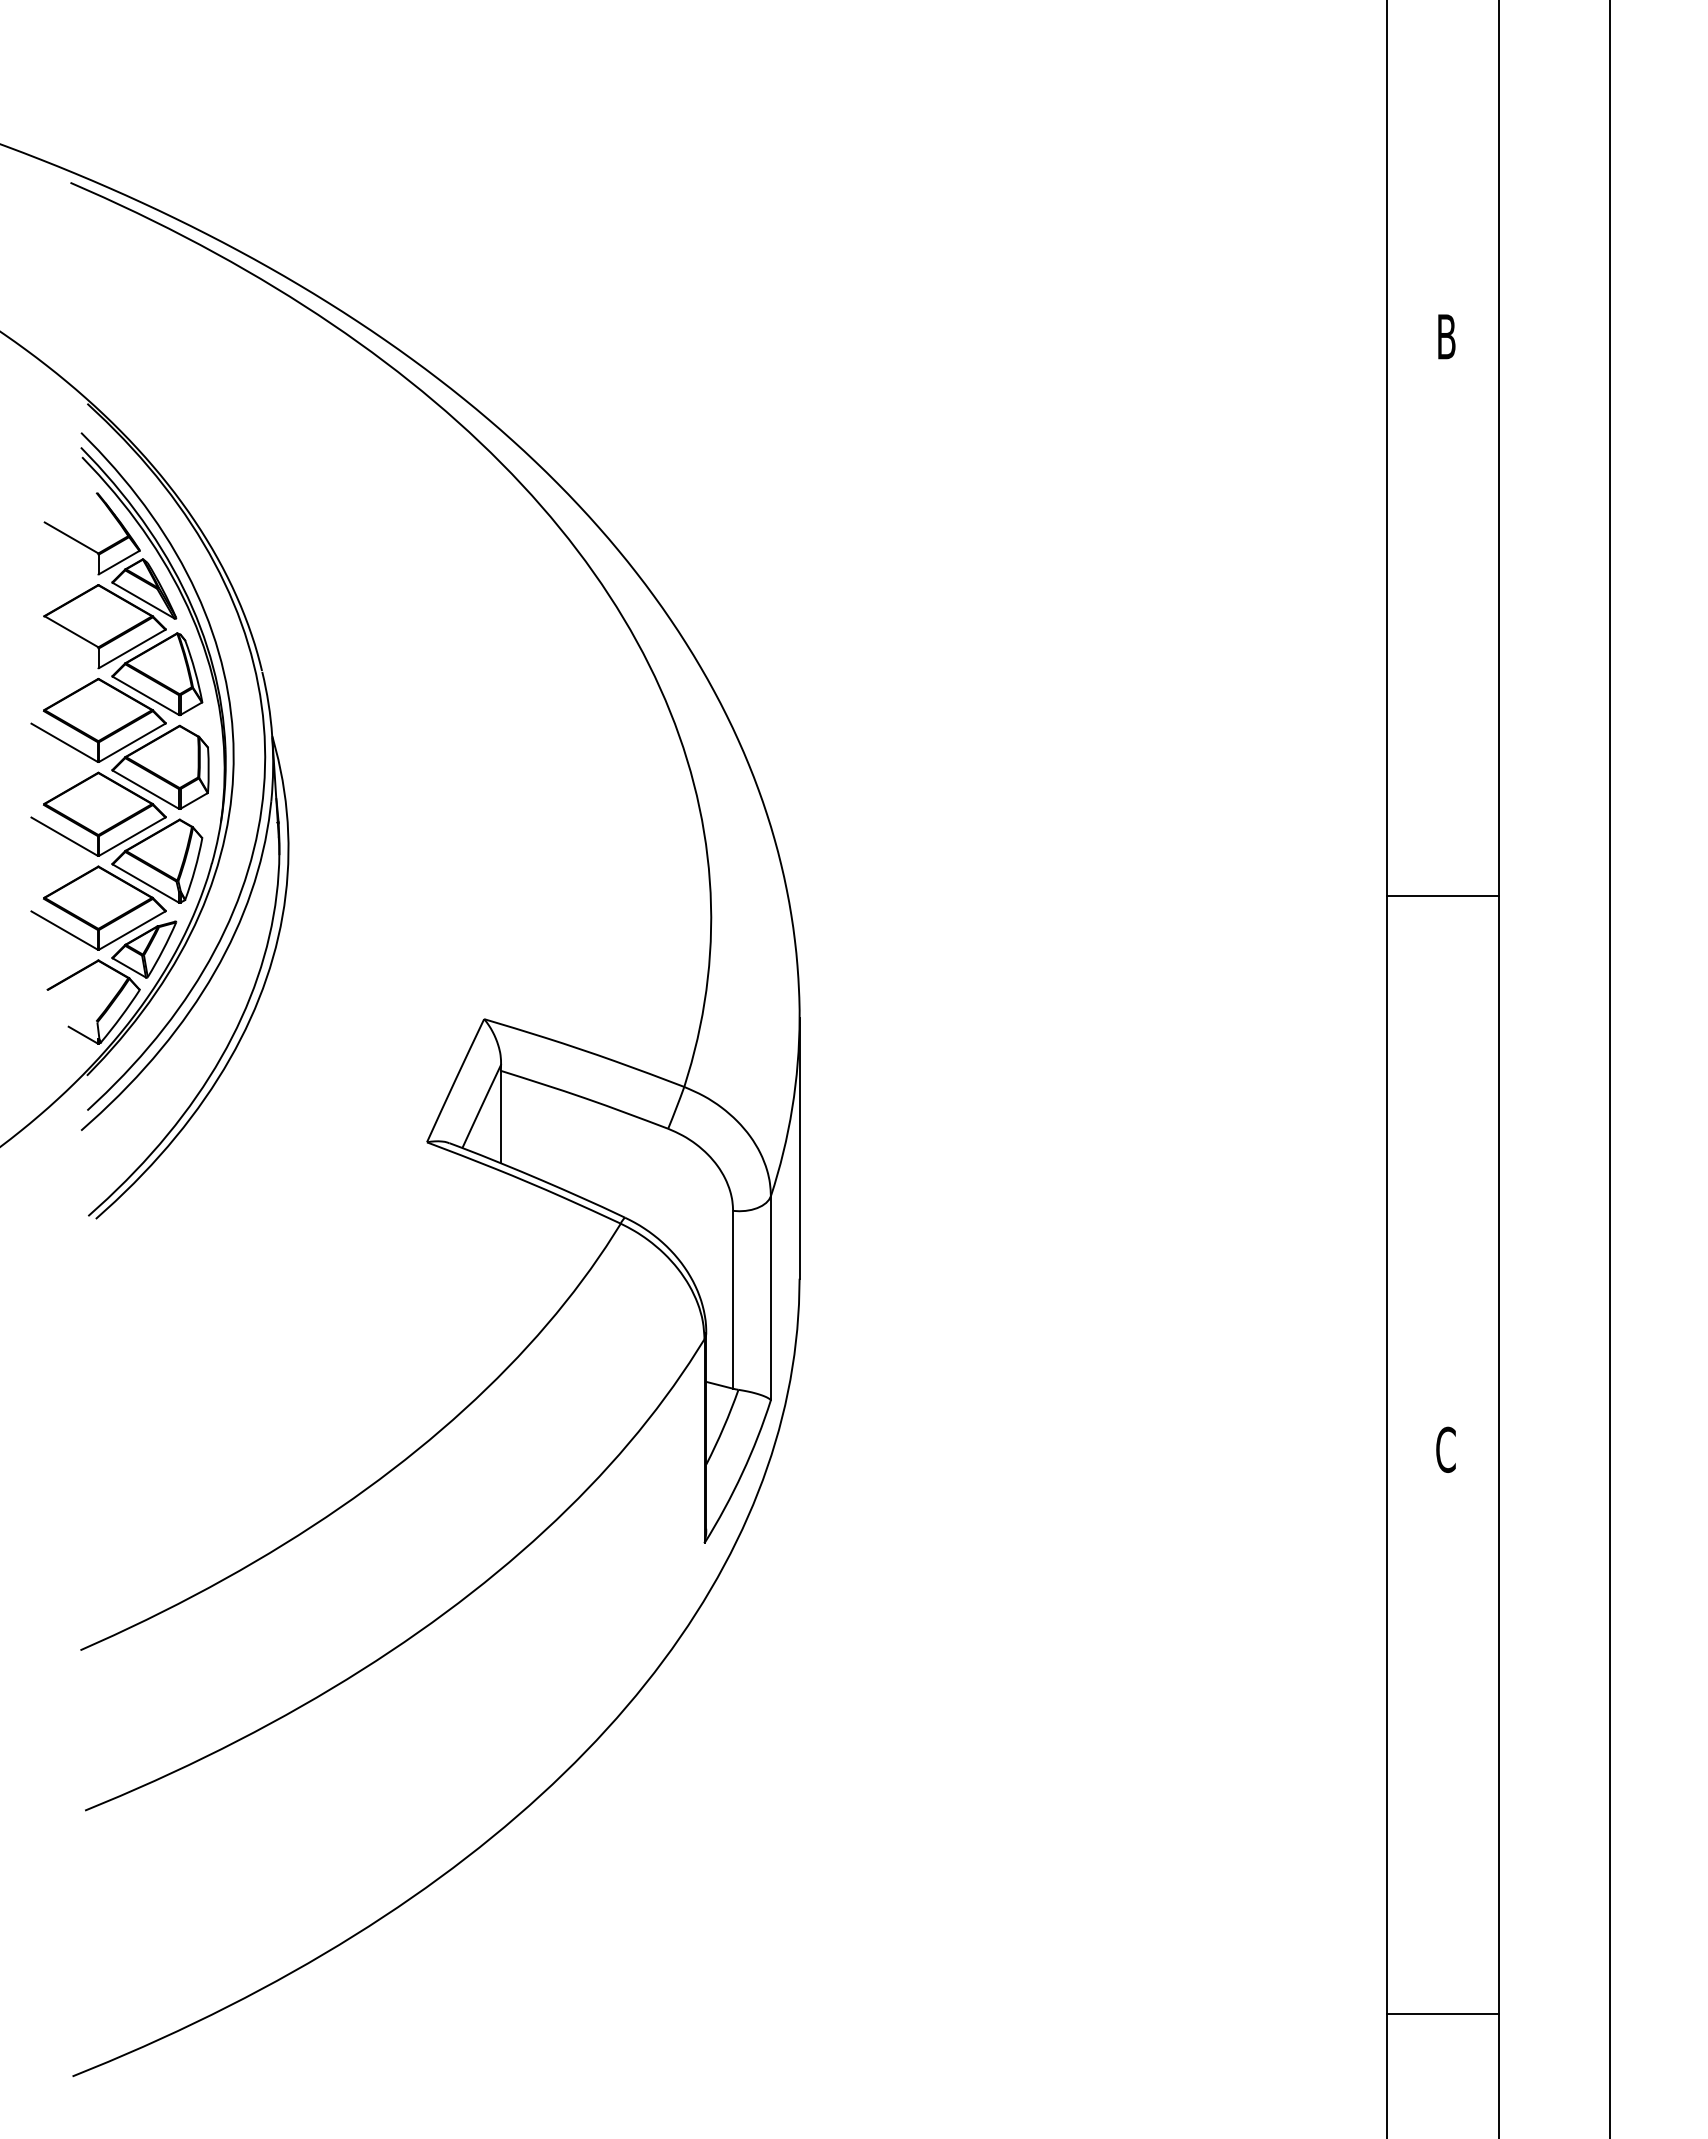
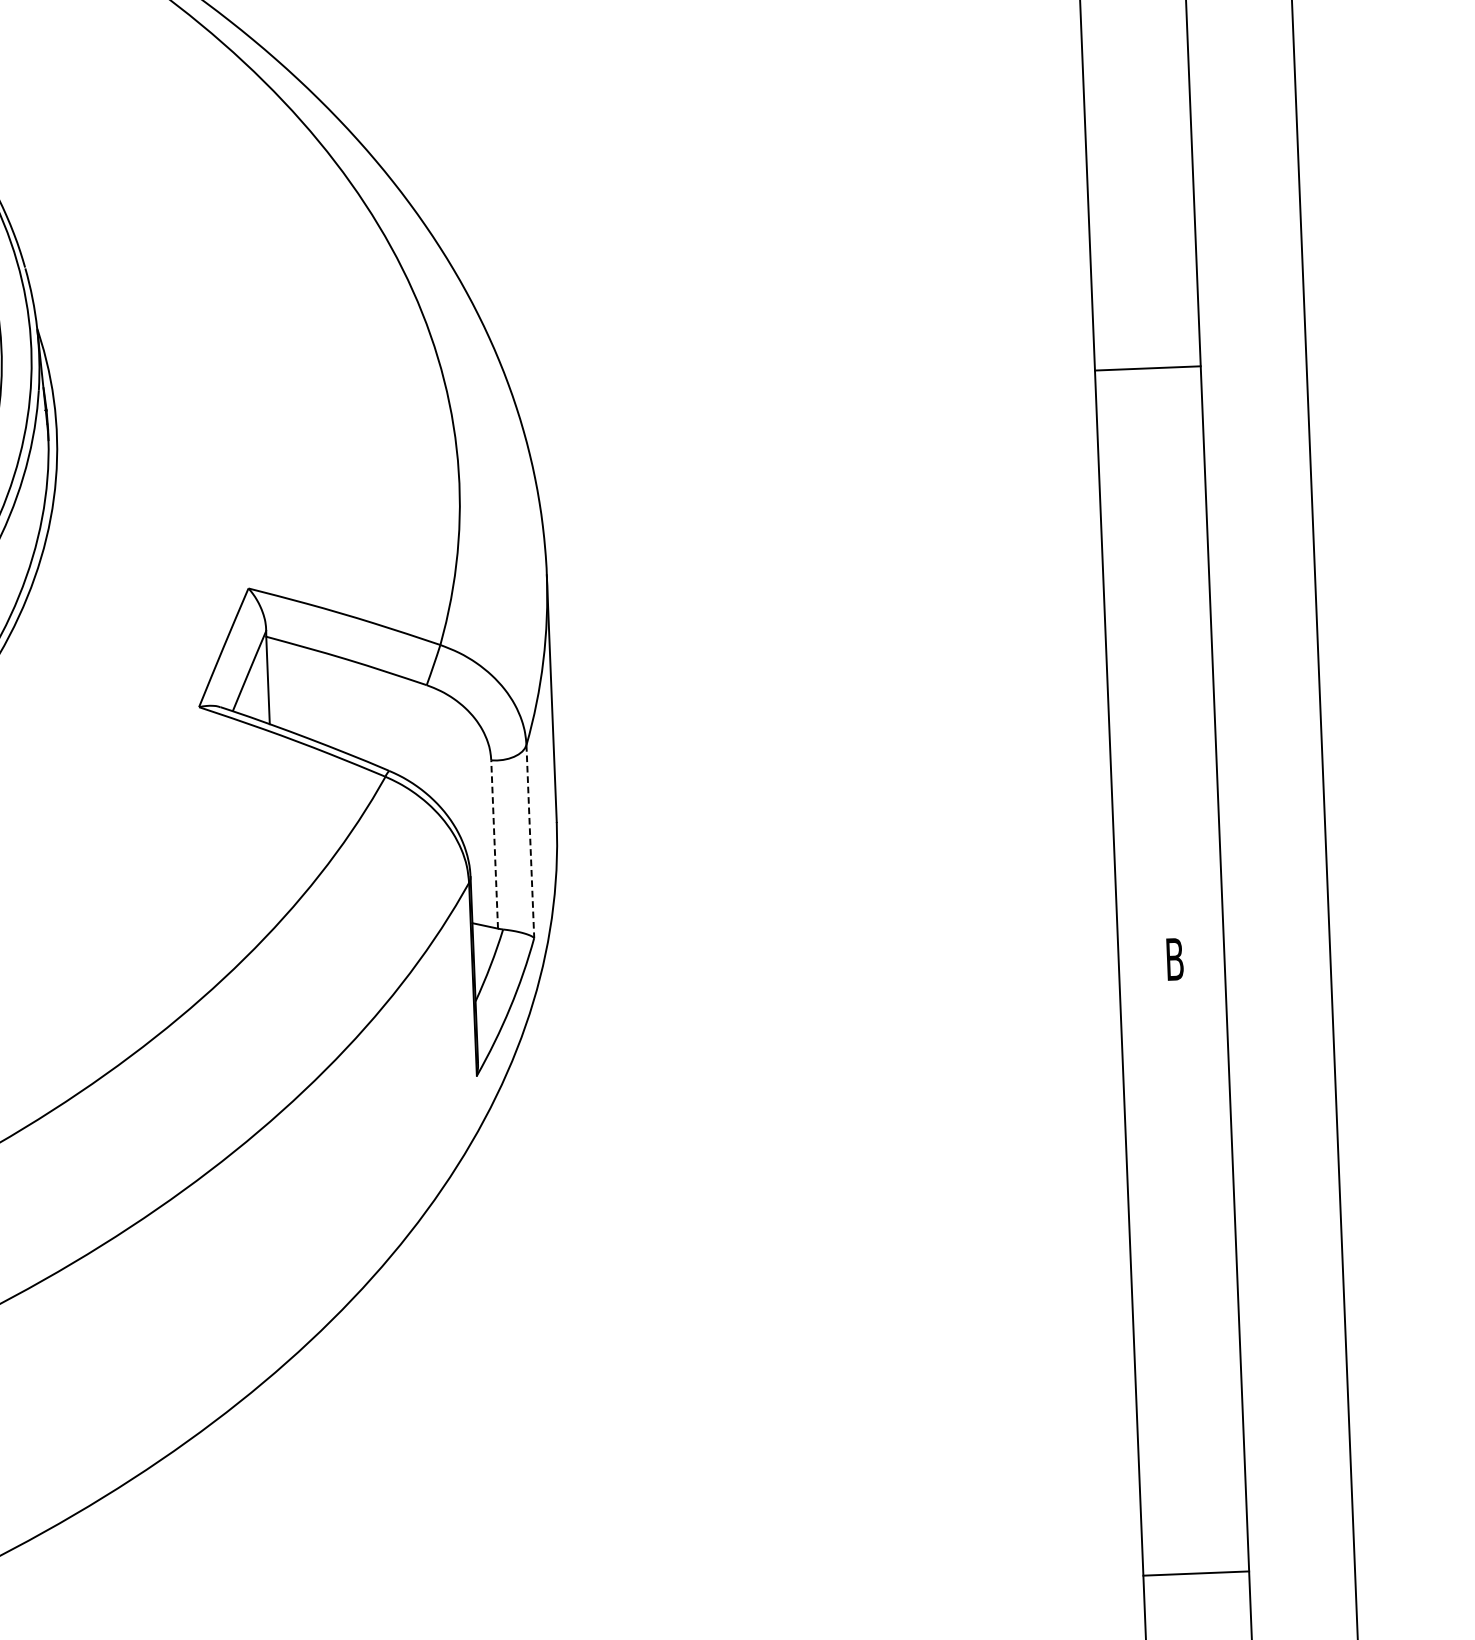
line: (1442, 896) -> (1147, 368), moved
line: (770, 1298) -> (529, 841), solid -> dashed
line: (733, 1299) -> (495, 844), solid -> dashed
text: (1445, 1449) -> (1174, 959), C -> B
line: (1442, 2013) -> (1196, 1573), moved

